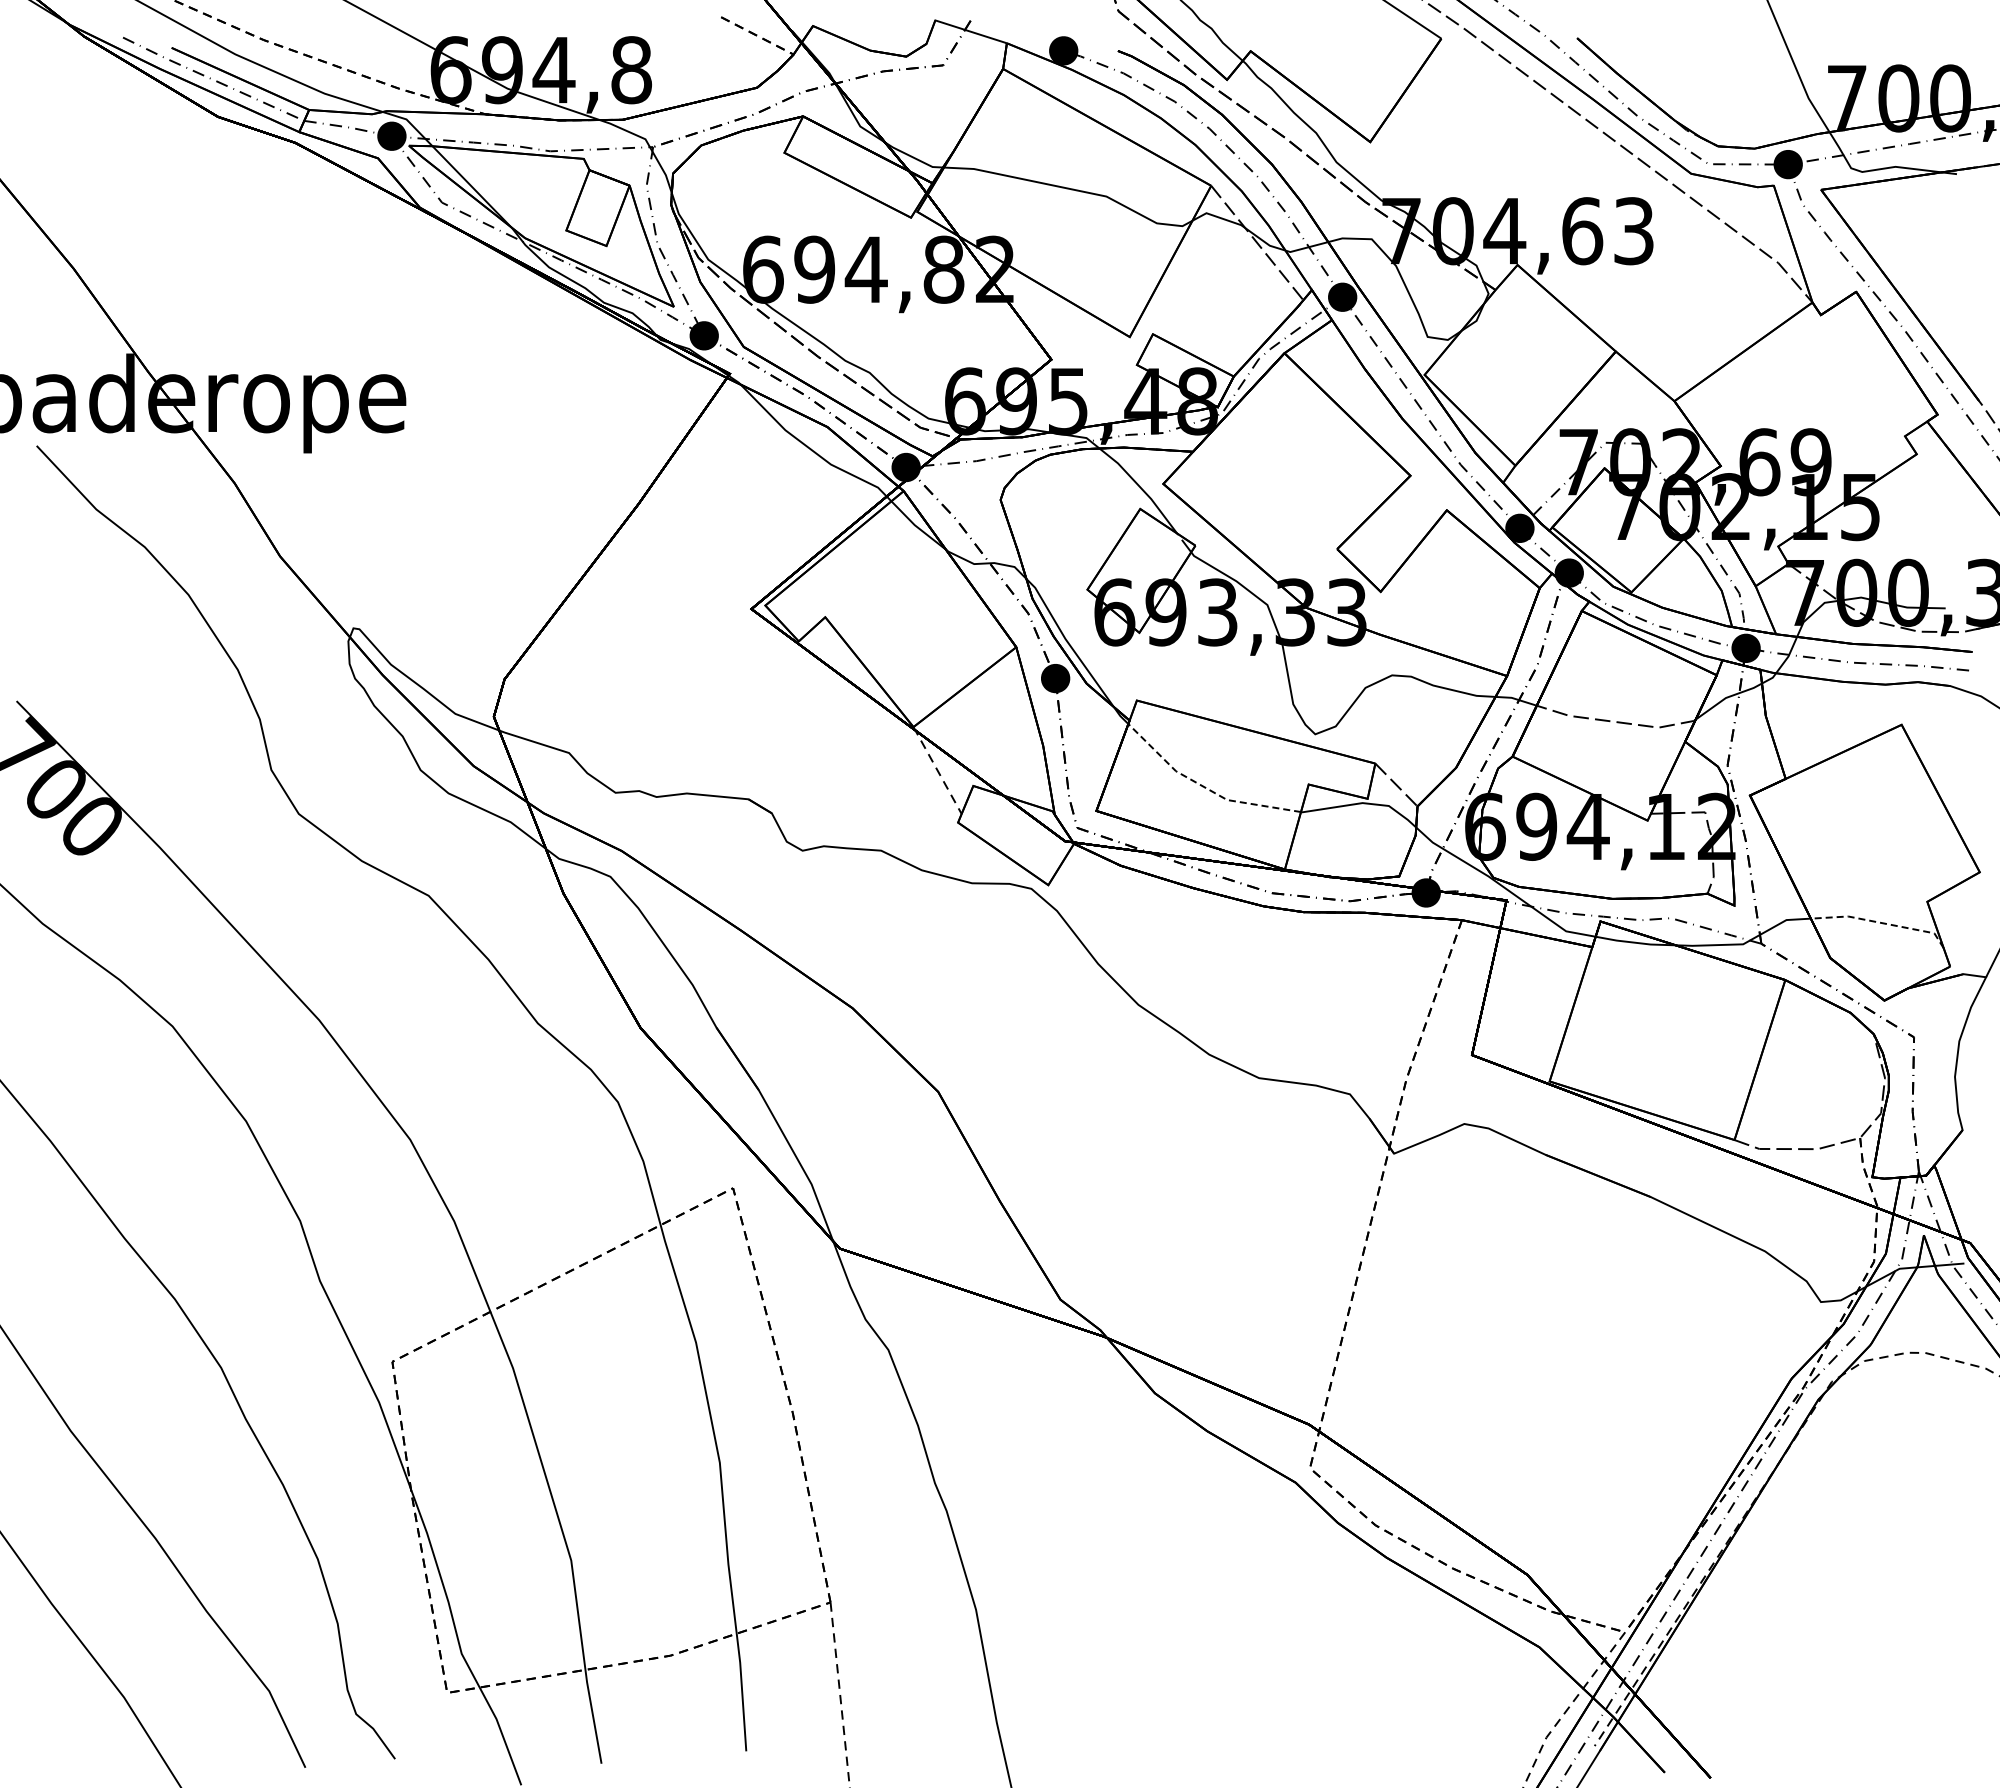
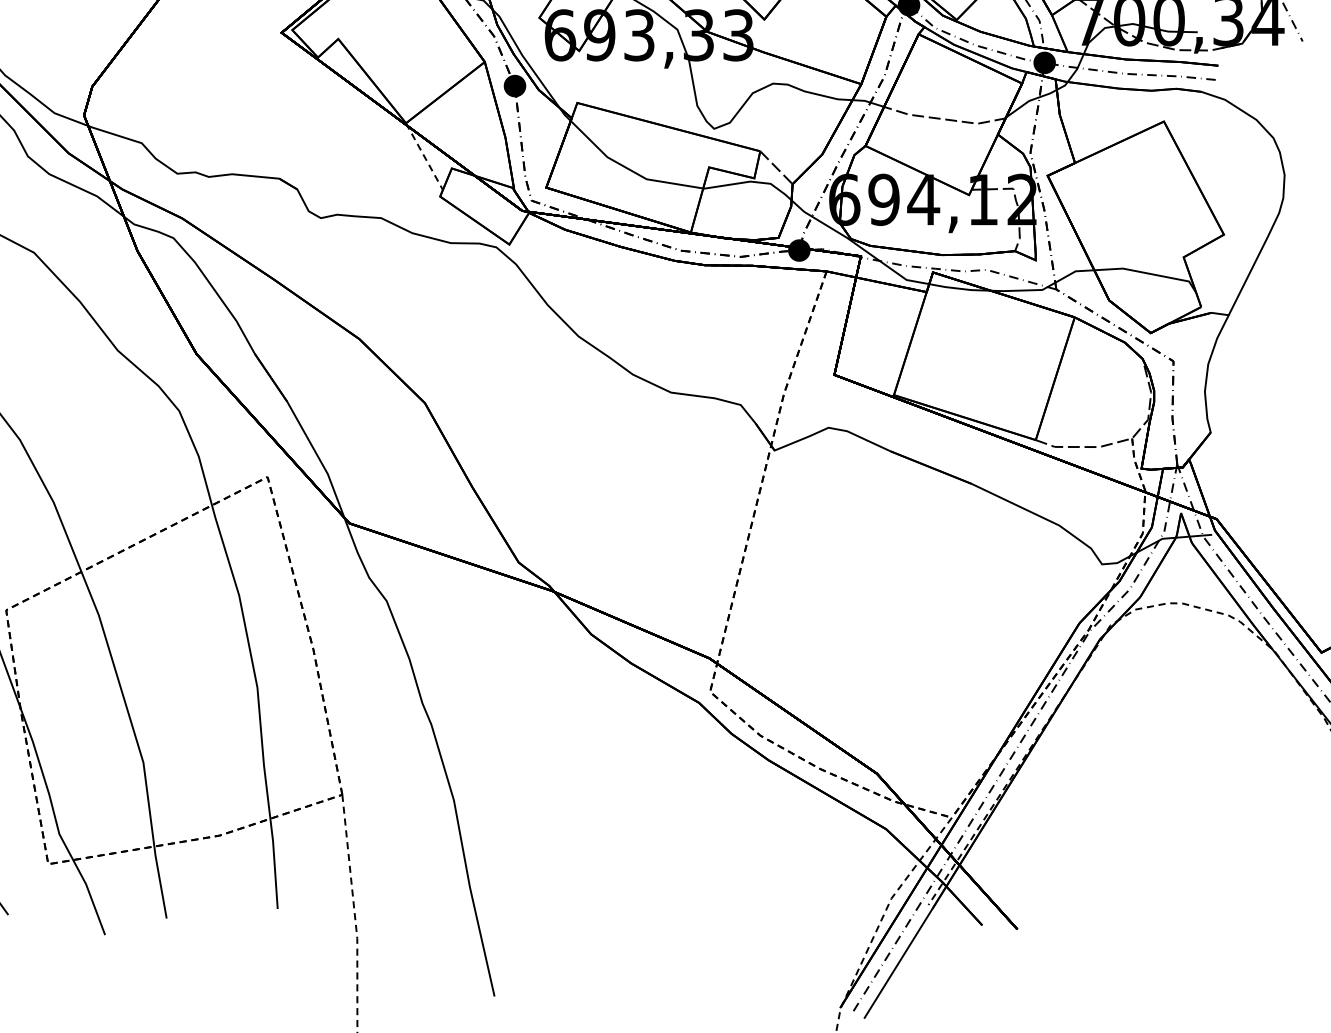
line: (1204, 787) -> (629, 169), dashed -> solid
line: (1881, 923) -> (1148, 273), dashed -> solid

